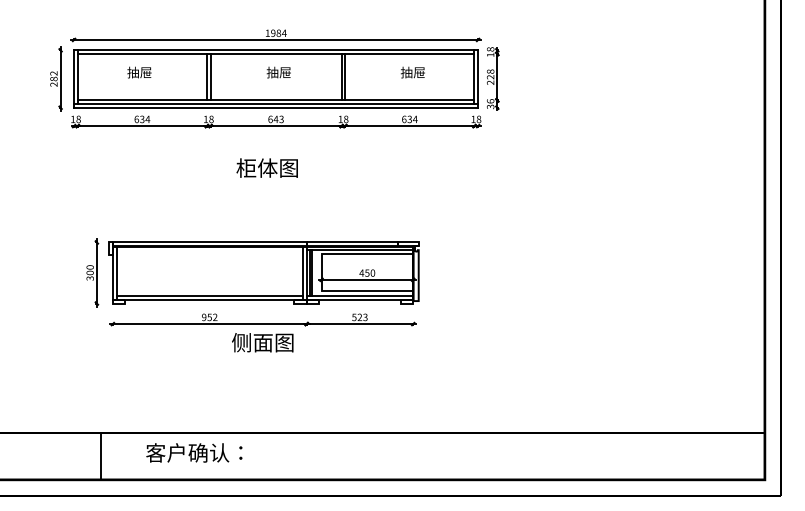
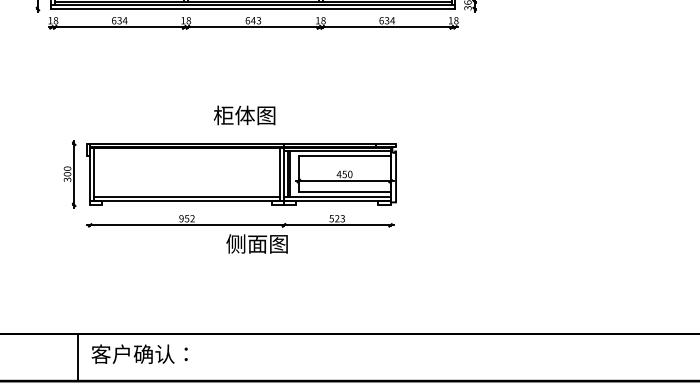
text: (266, 167) -> (243, 114), moved
text: (262, 342) -> (256, 243), moved
text: (194, 452) -> (139, 353), moved

